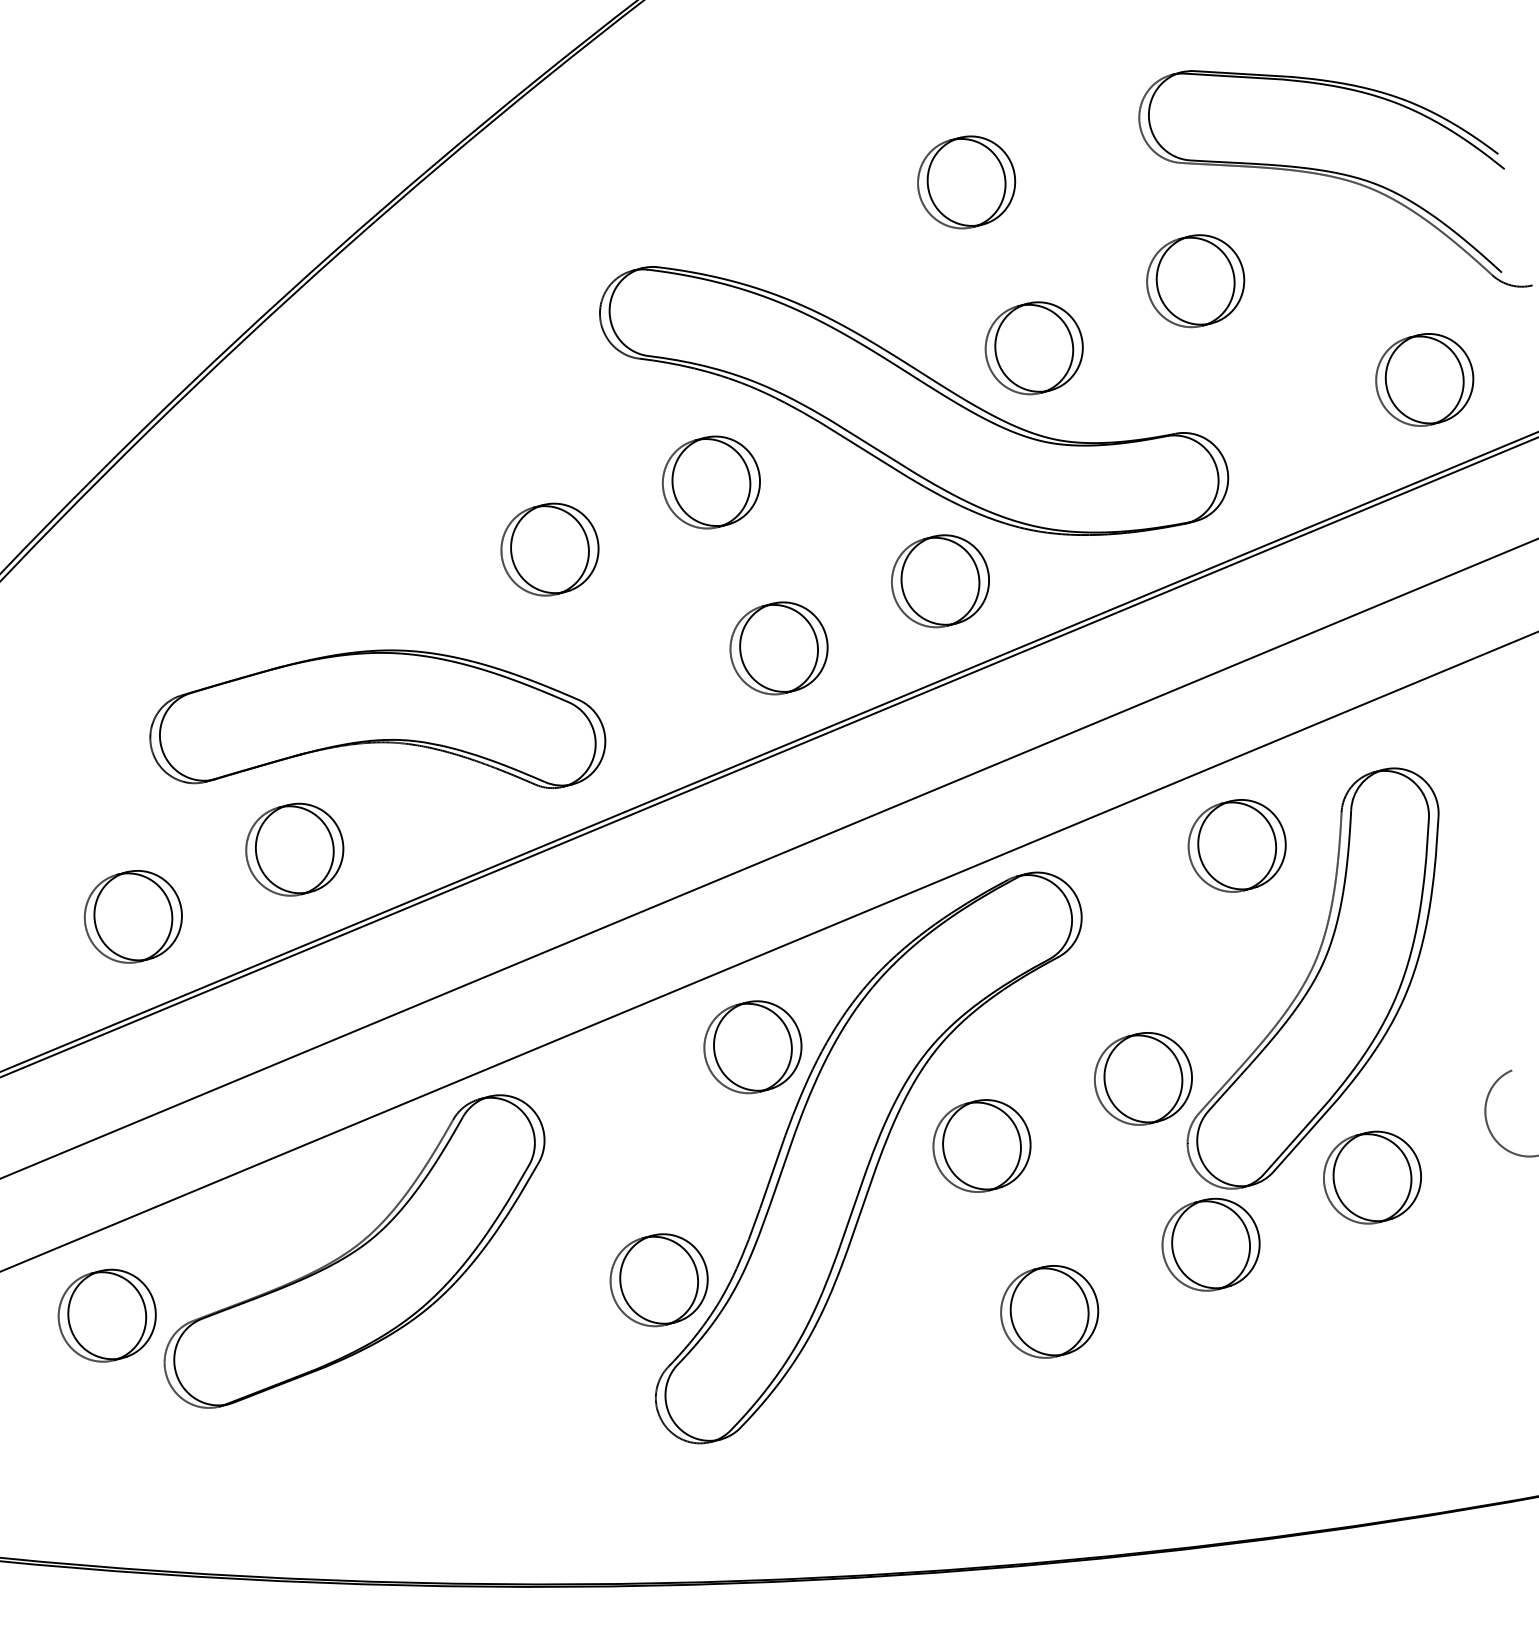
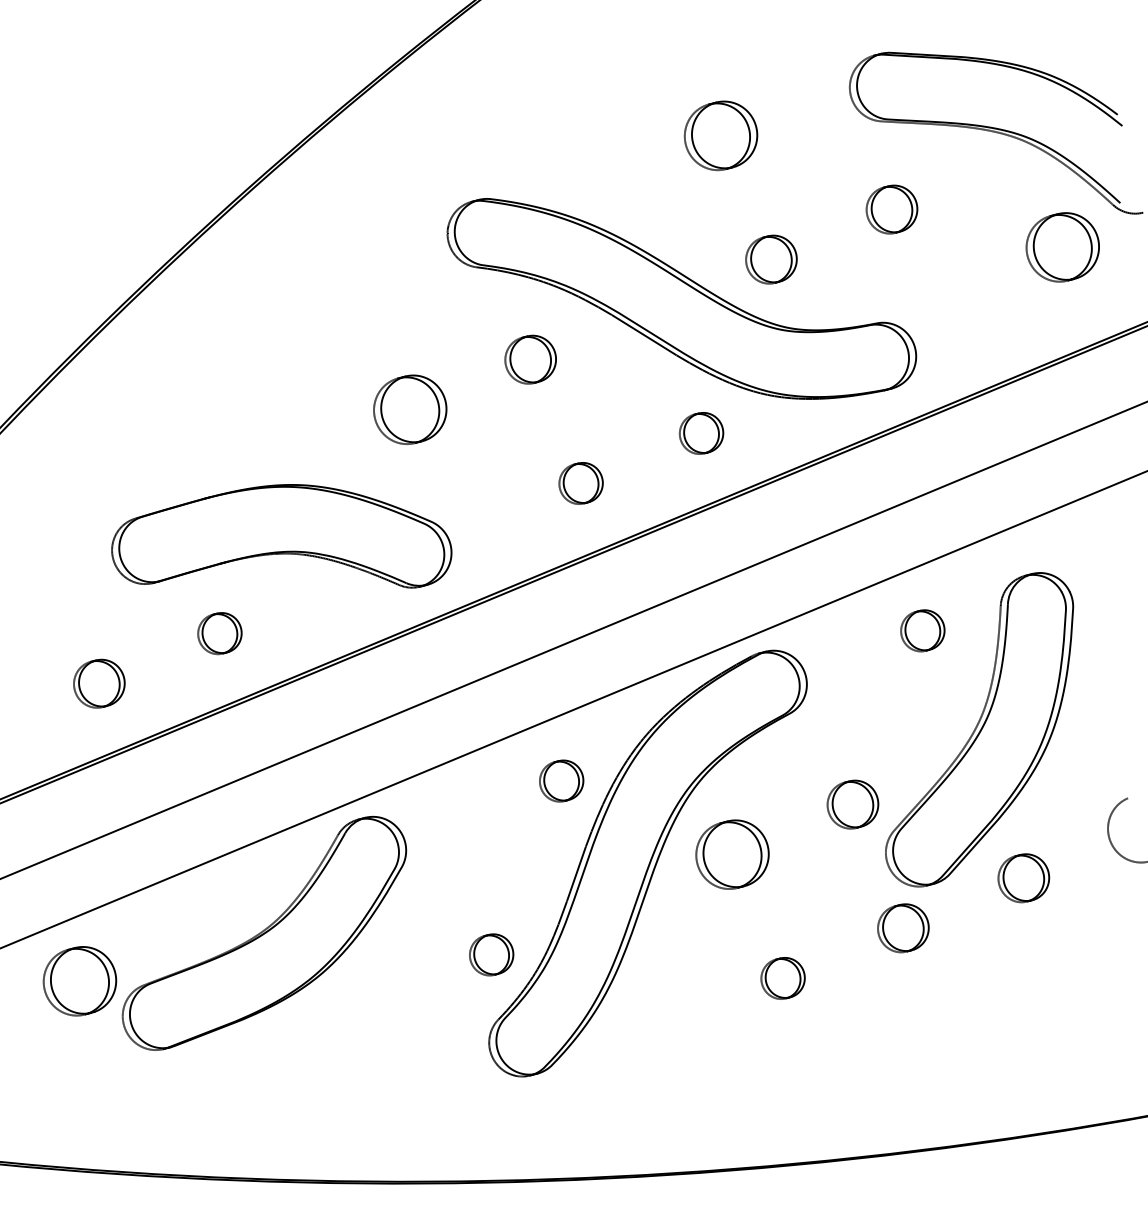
part: (1195, 281) -> (891, 209), size x0.7
part: (1033, 348) -> (770, 259), size x0.7
part: (1424, 379) -> (1062, 247), moved
part: (711, 482) -> (530, 359), size x0.7
part: (940, 581) -> (701, 433), size x0.6
part: (778, 648) -> (580, 483), size x0.6
part: (1236, 845) -> (922, 630), size x0.6
part: (294, 849) -> (219, 633), size x0.6
part: (132, 916) -> (98, 683), size x0.7
part: (752, 1047) -> (561, 781), size x0.6
part: (1143, 1078) -> (853, 804), size x0.7
part: (1372, 1177) -> (1023, 878), size x0.7
part: (1210, 1244) -> (902, 928), size x0.7
part: (658, 1280) -> (491, 955), size x0.6
part: (1049, 1311) -> (782, 978), size x0.6

